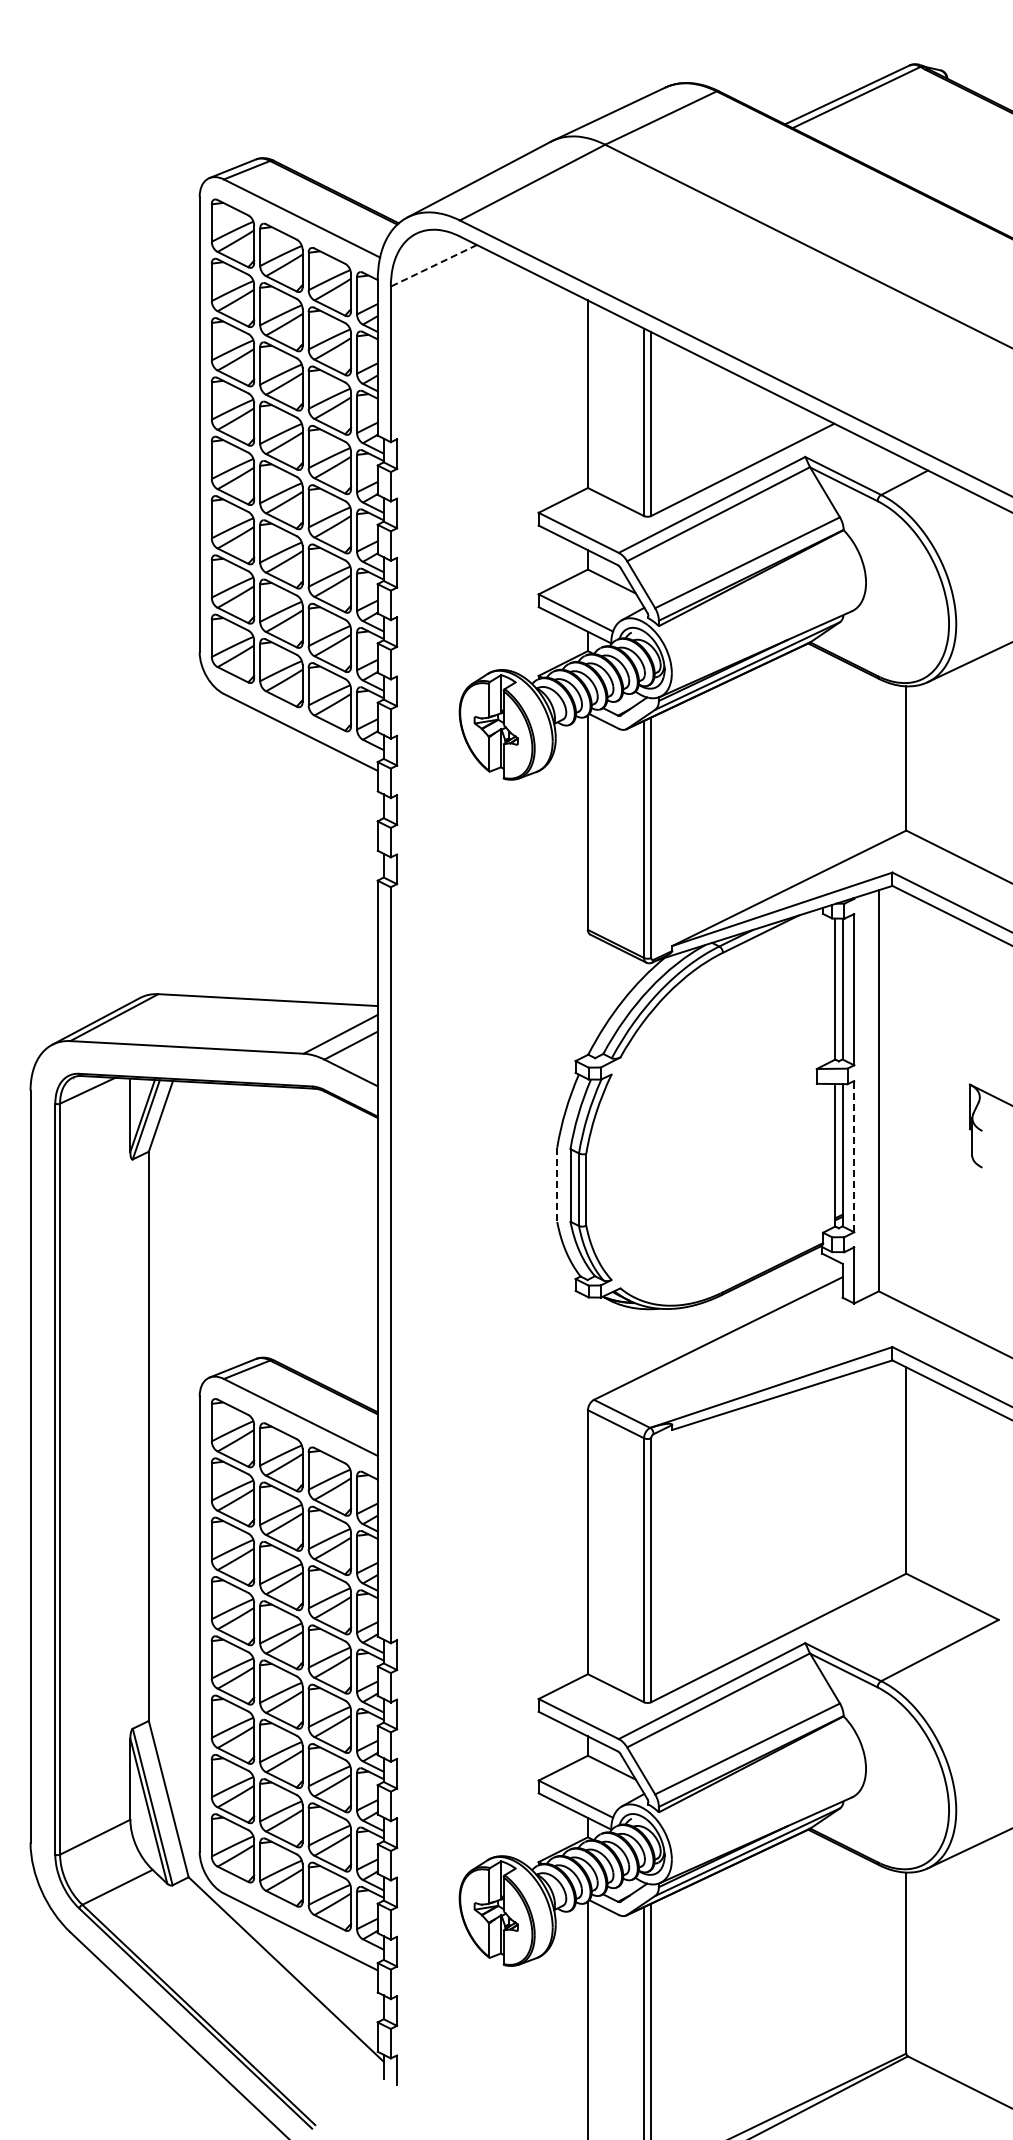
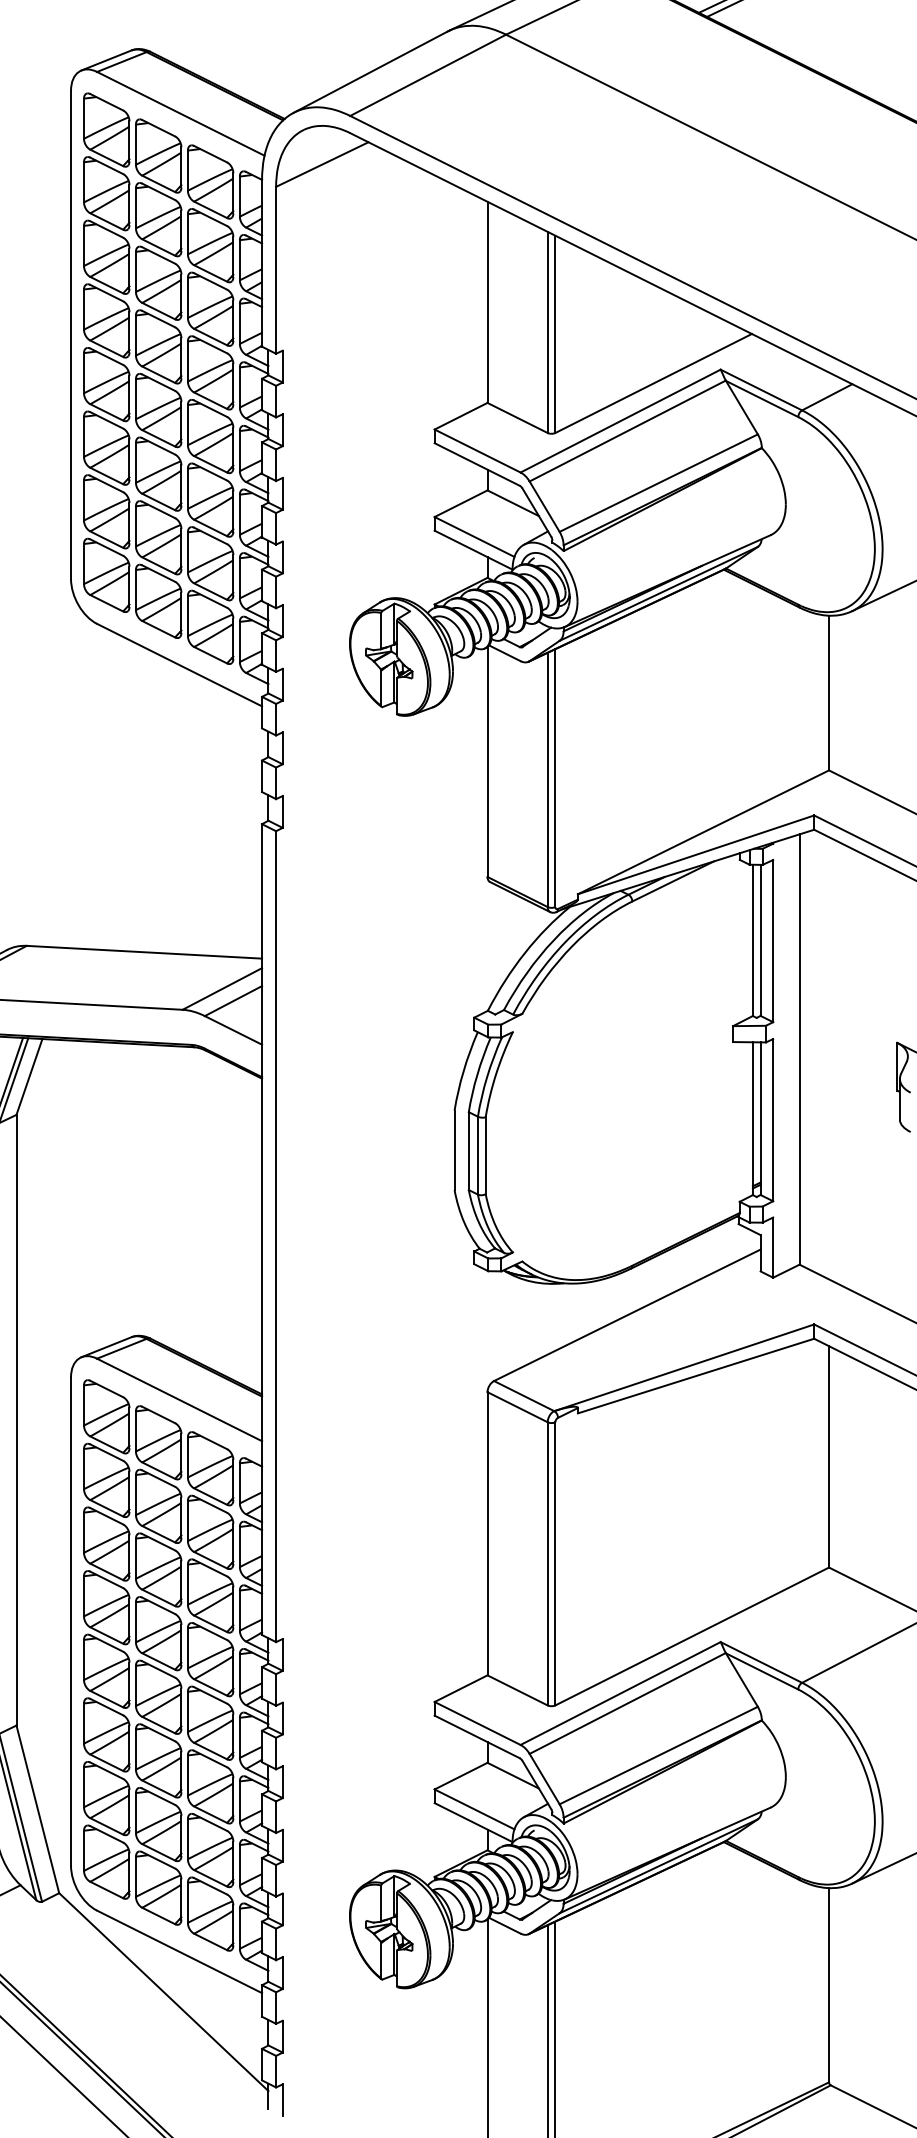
line: (433, 265) -> (321, 164), dashed -> solid
line: (854, 1156) -> (773, 1120), dashed -> solid
line: (557, 1185) -> (454, 1151), dashed -> solid

